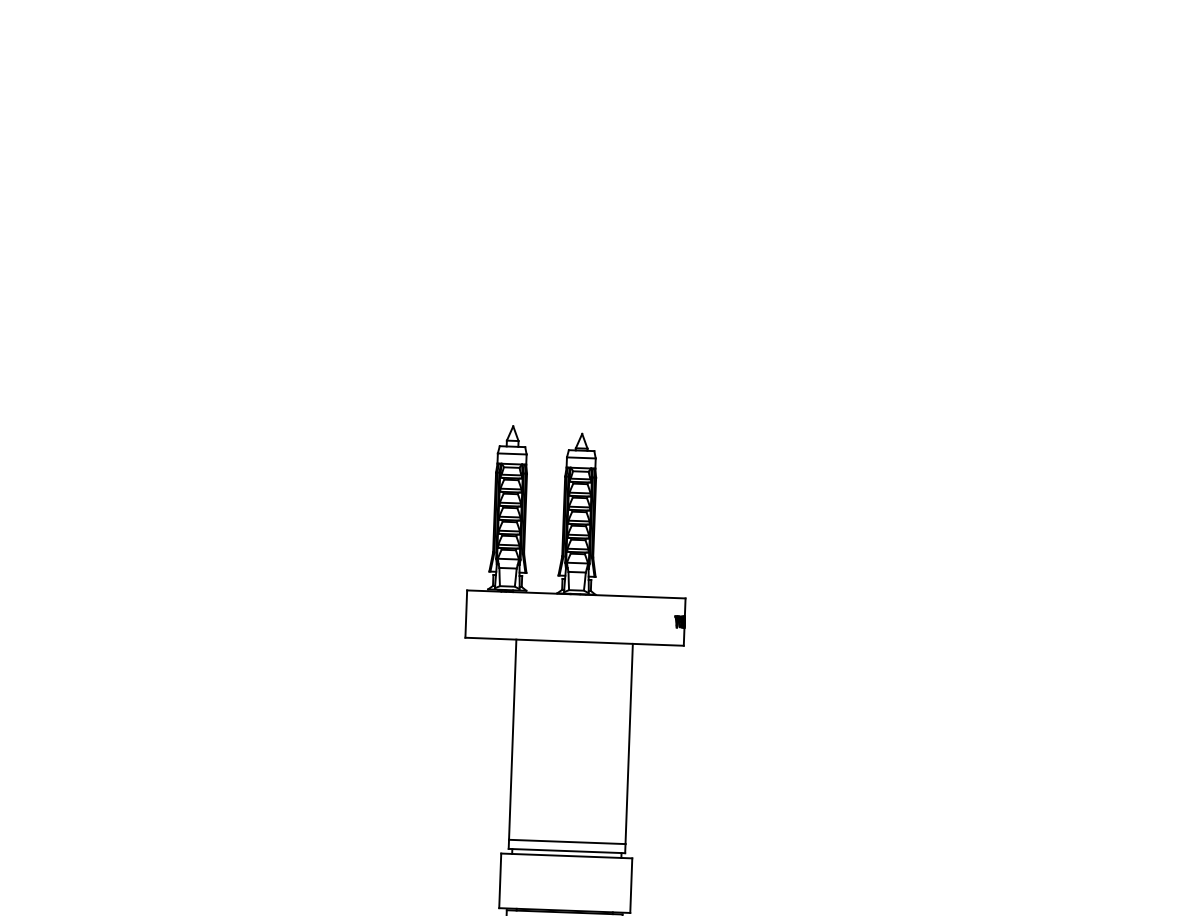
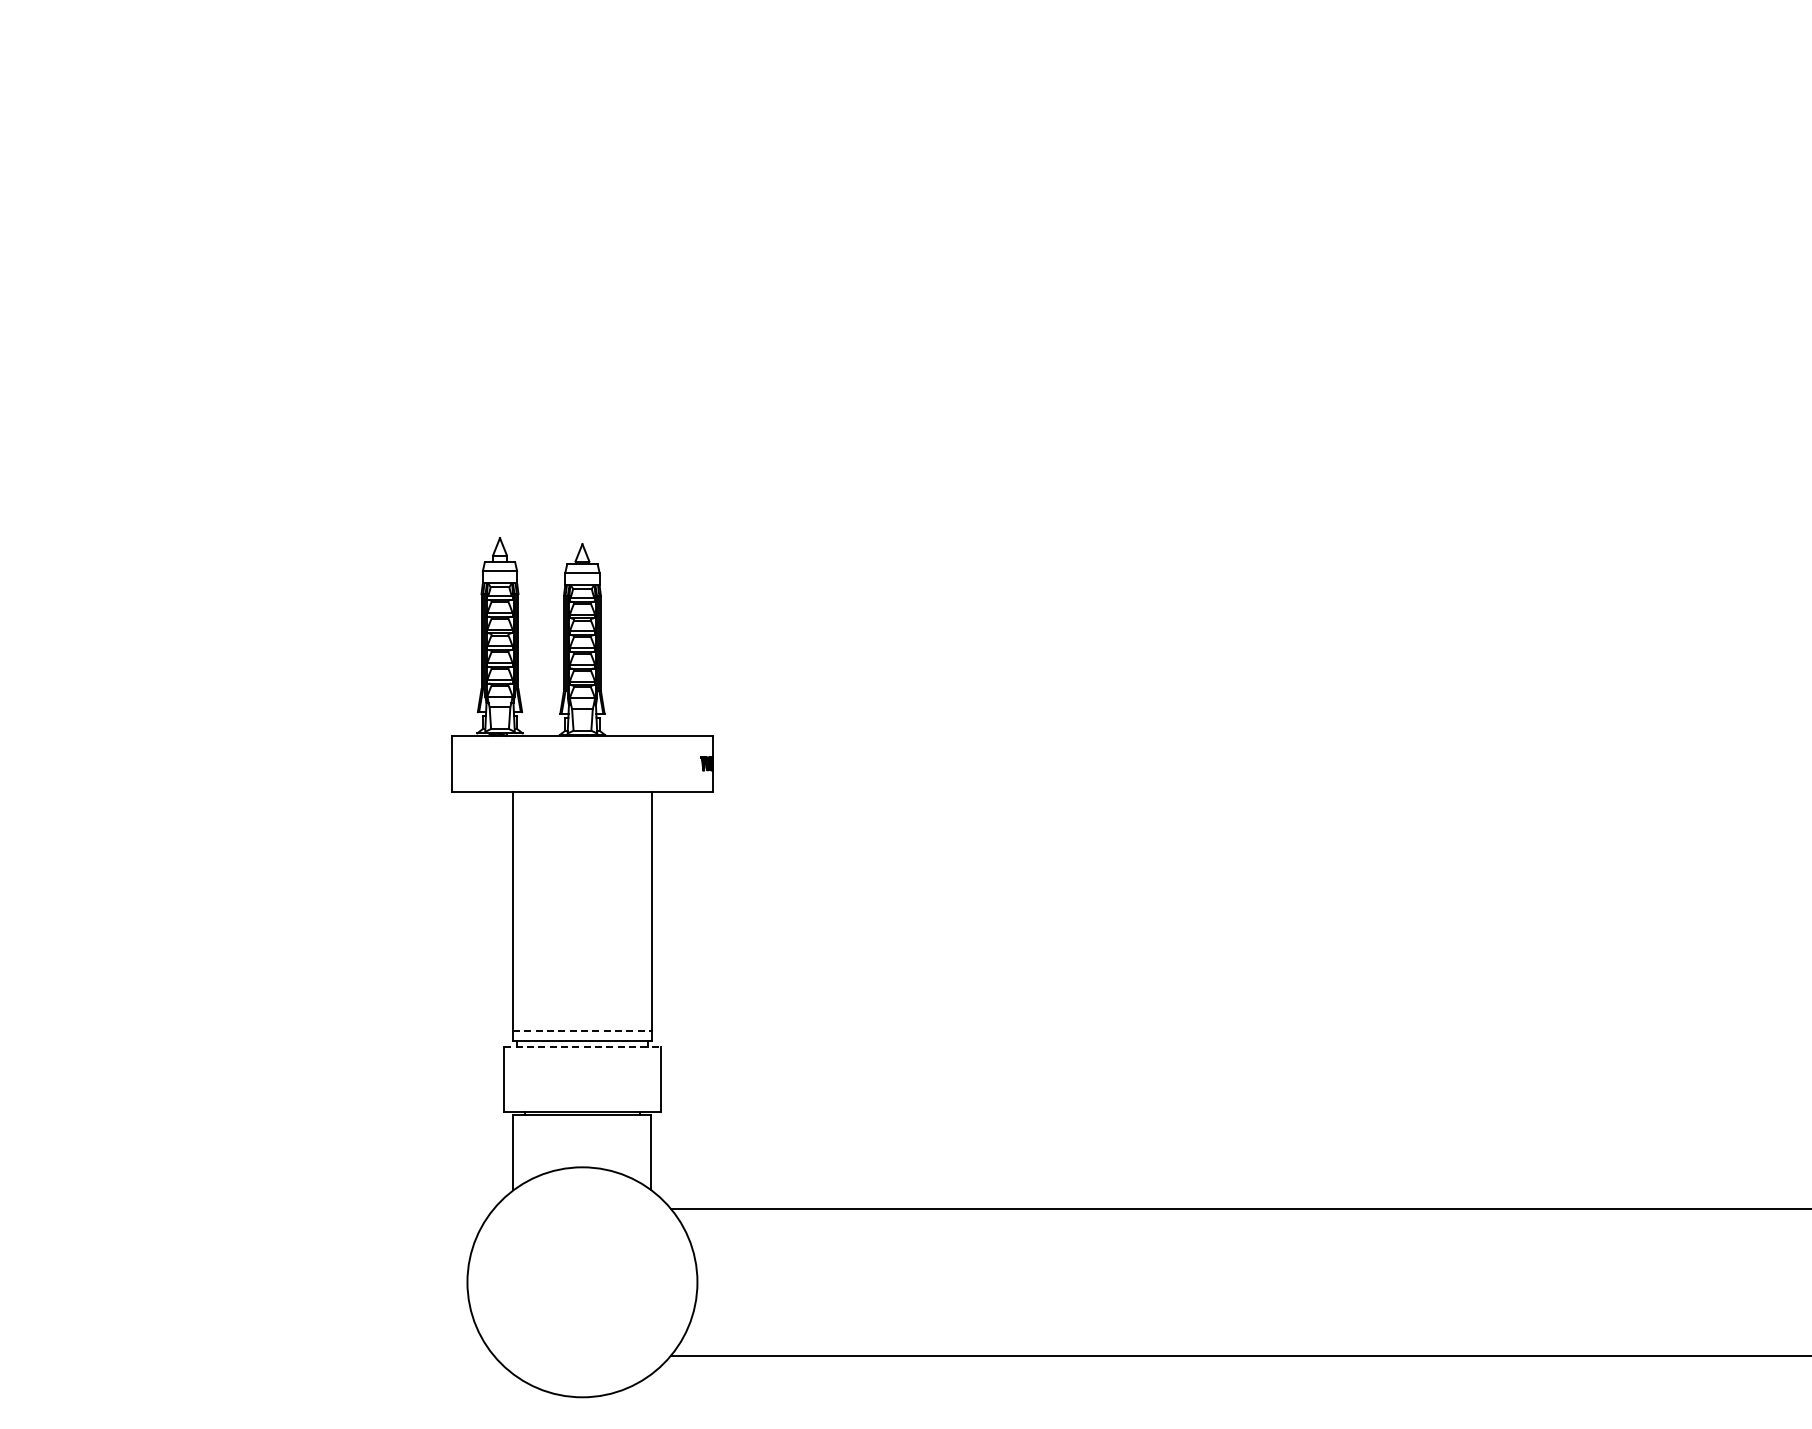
line: (567, 841) -> (582, 1030), solid -> dashed
line: (566, 856) -> (582, 1047), solid -> dashed

